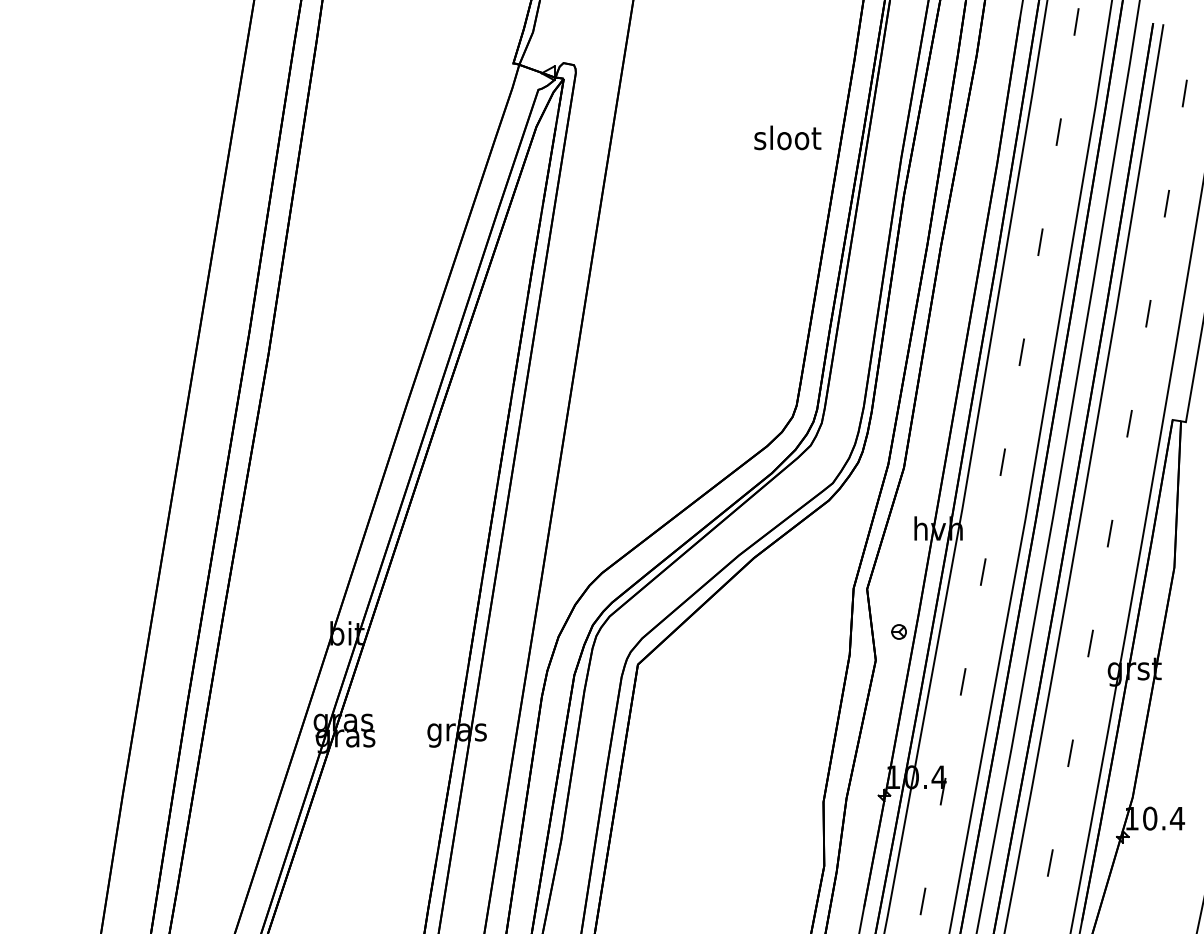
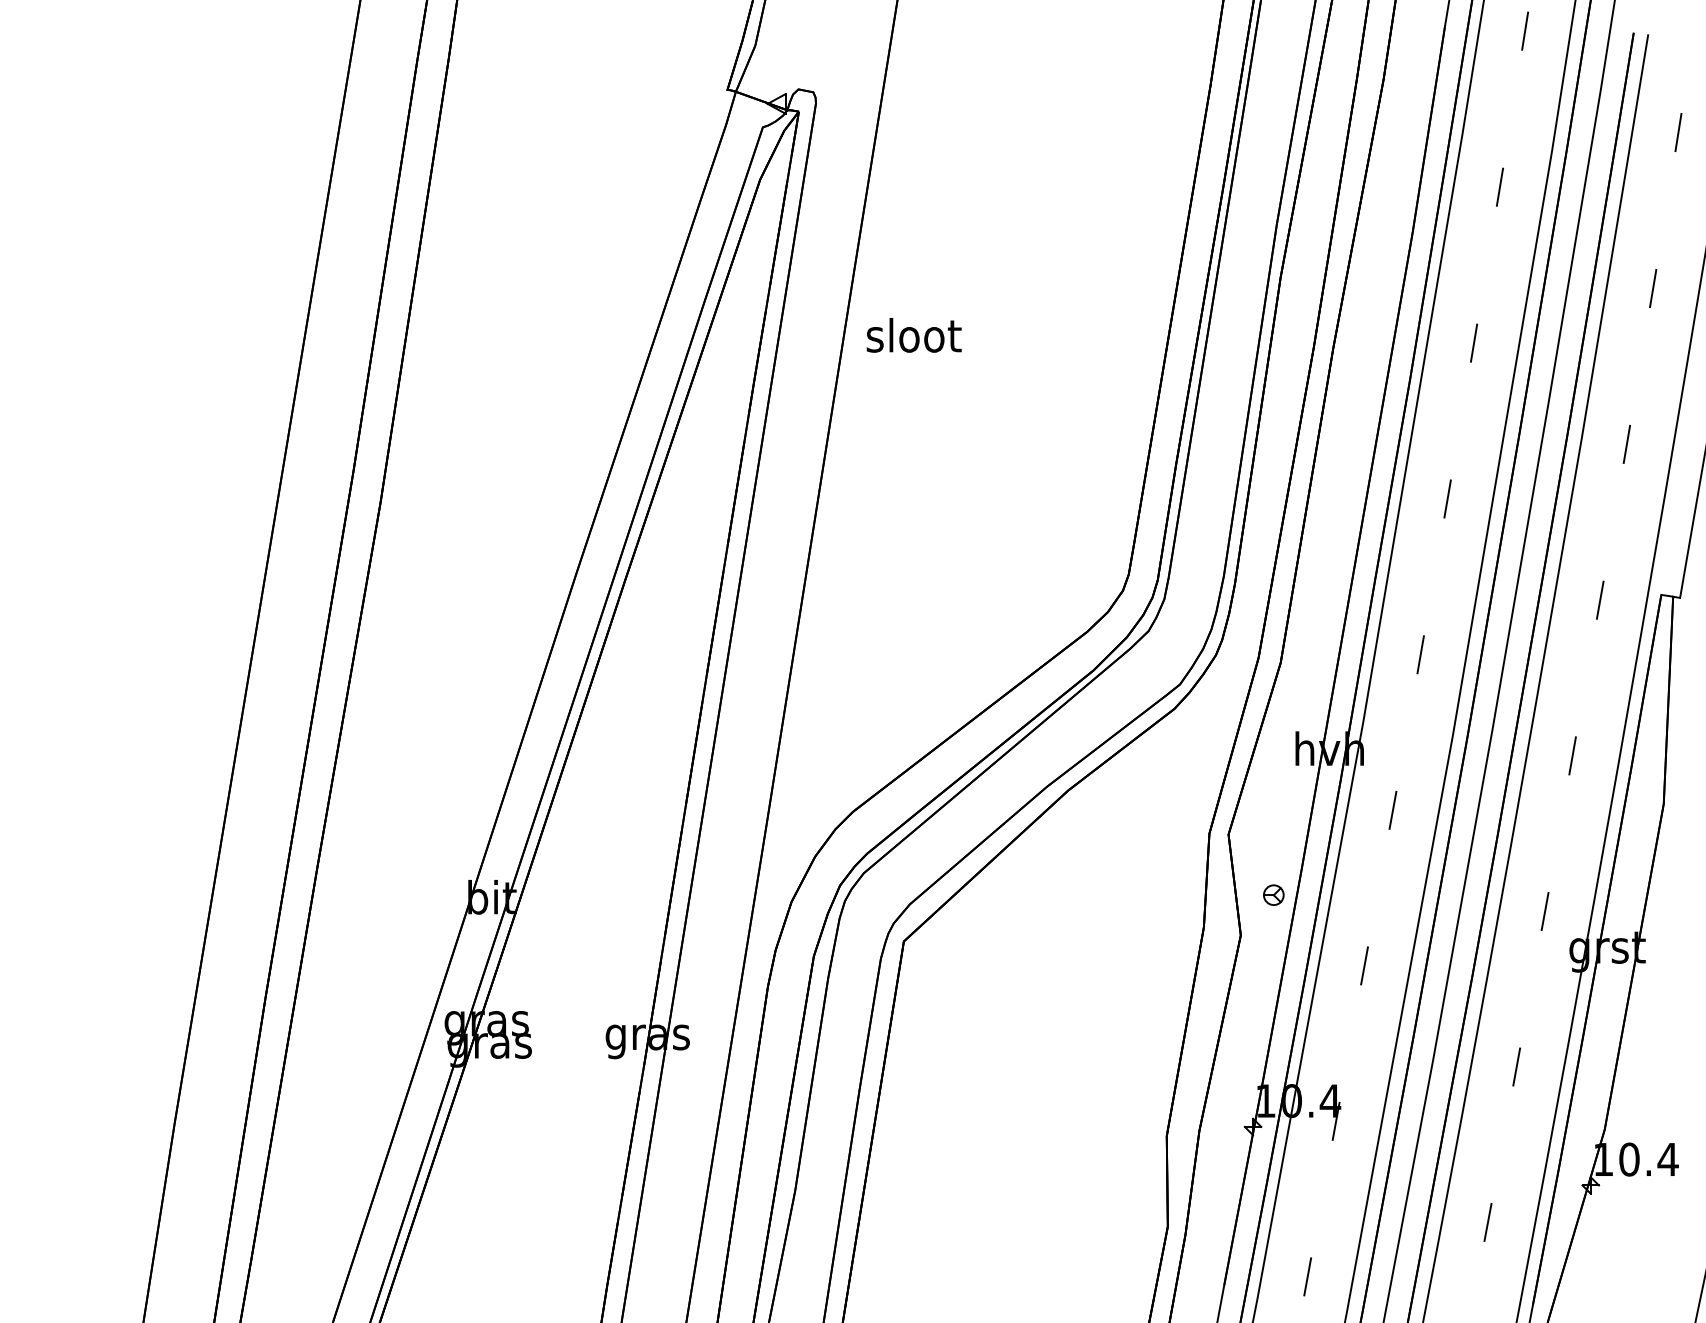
text: (787, 138) -> (913, 335), moved

